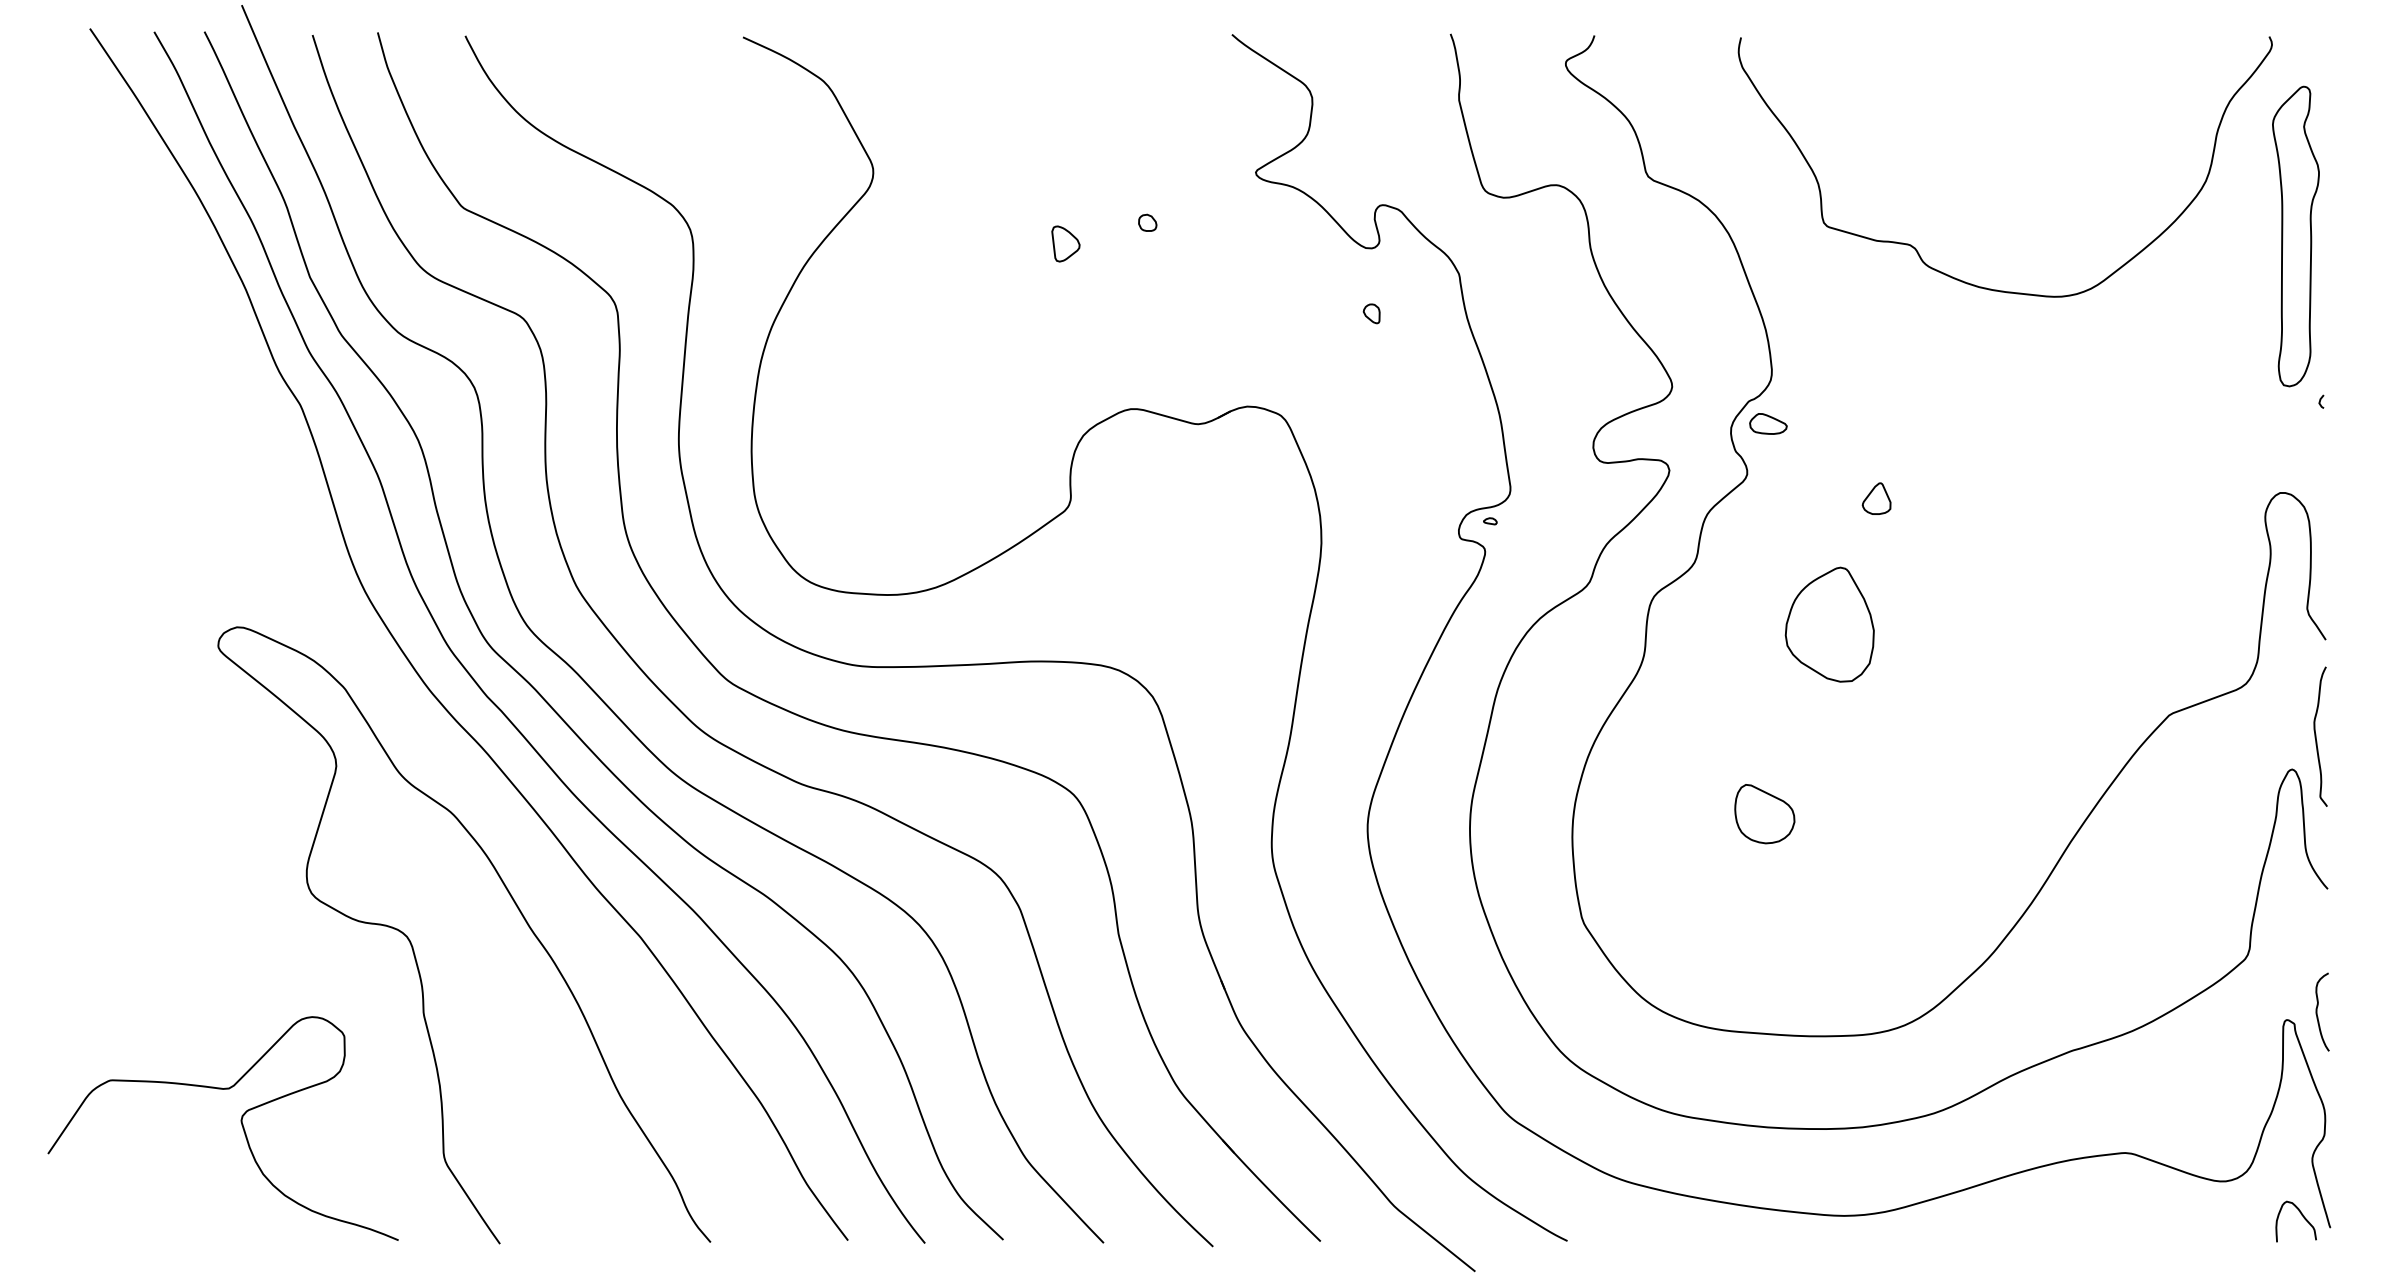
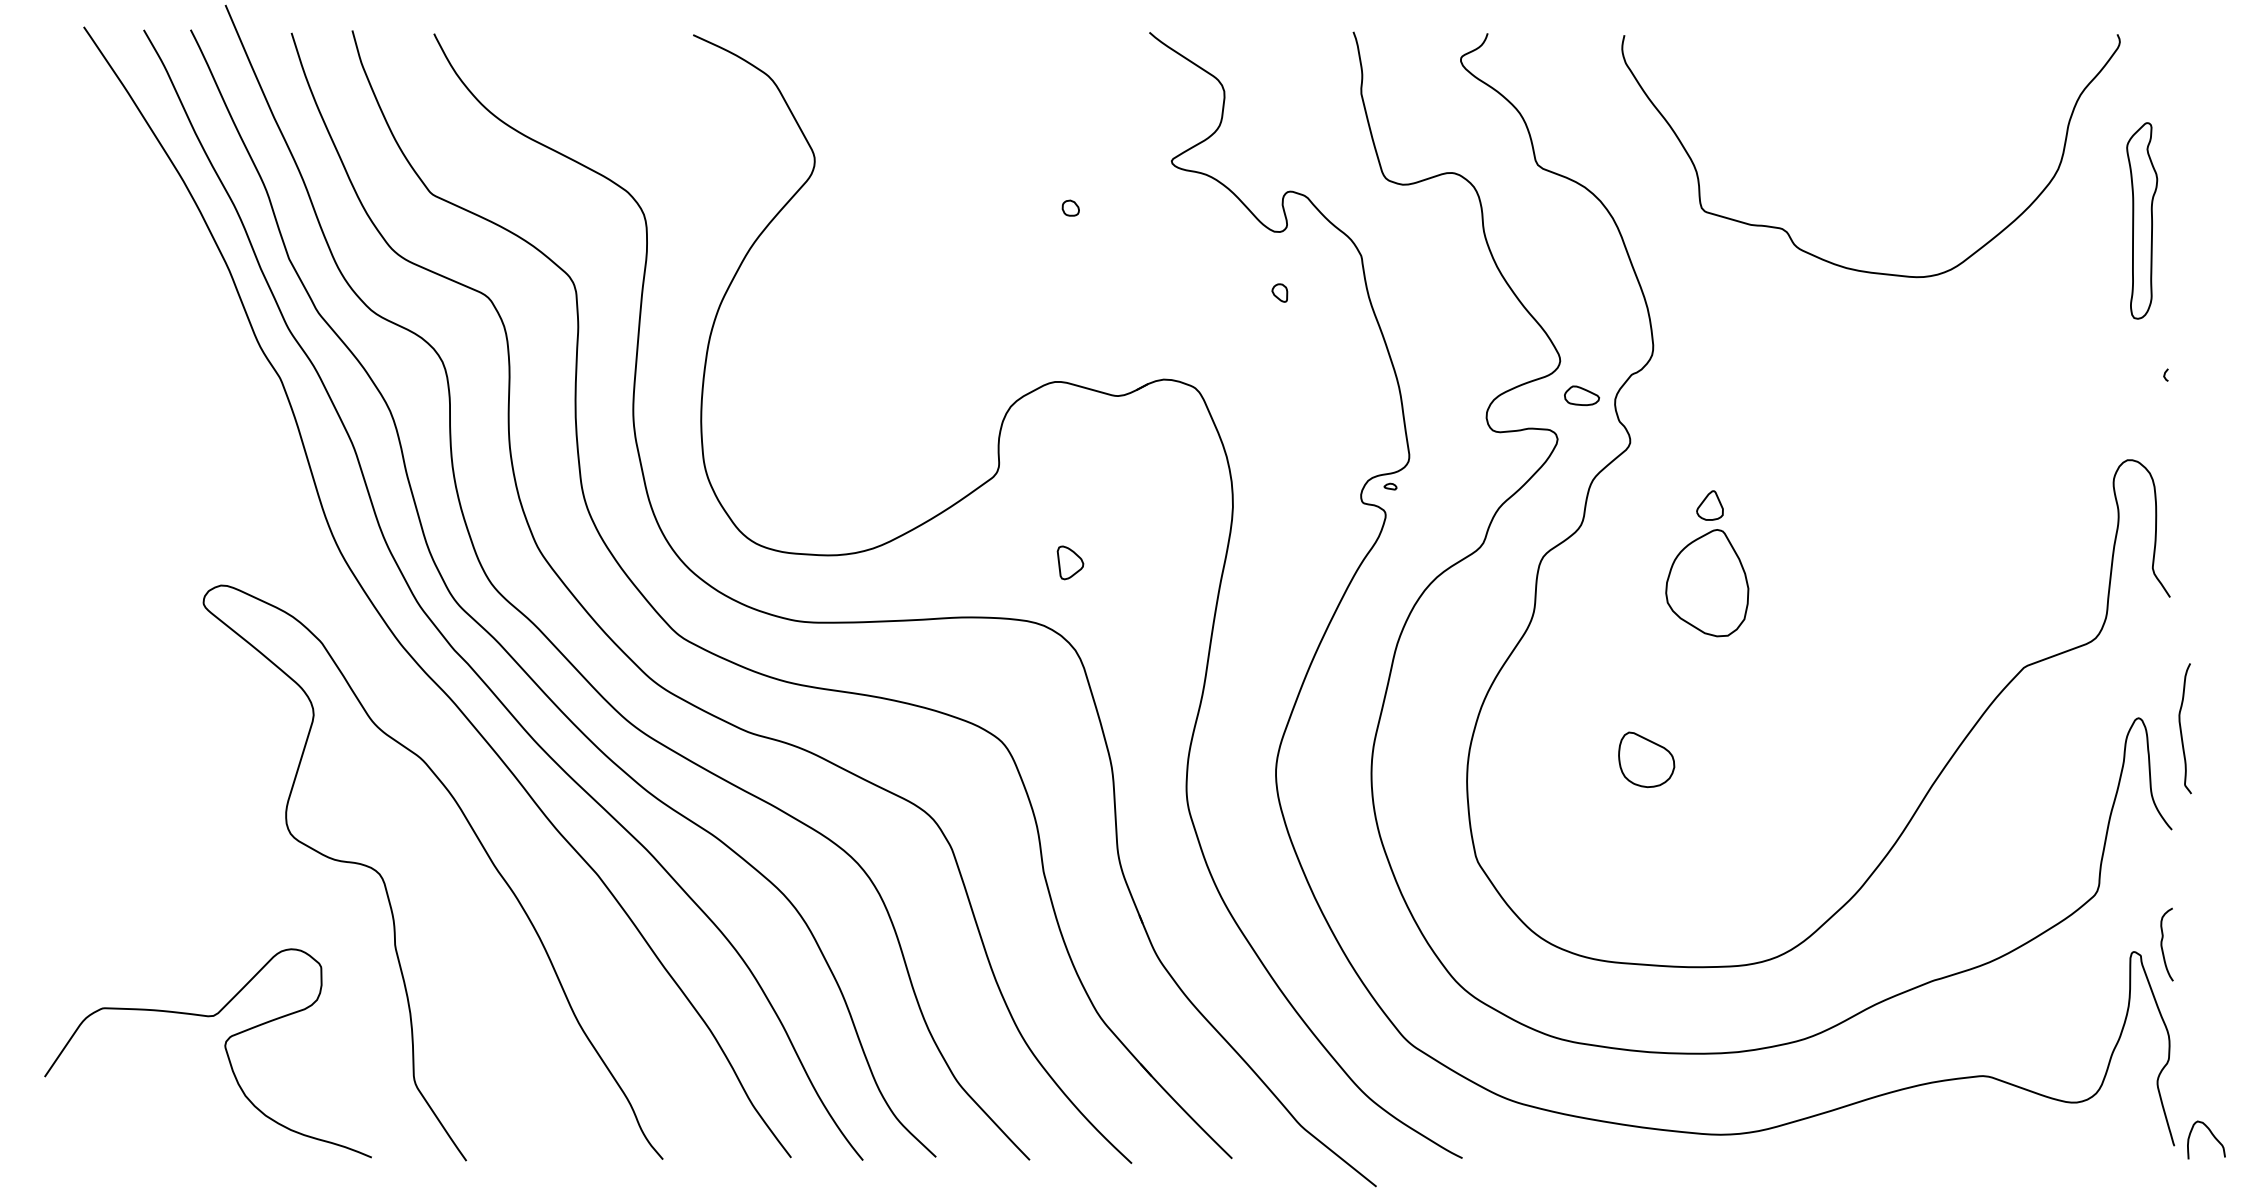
part: (2295, 236) -> (2141, 220), size x0.7
part: (1065, 243) -> (1070, 562), moved
part: (1768, 423) -> (1582, 395), moved
part: (1876, 498) -> (1709, 505), moved
curve: (2316, 736) -> (2181, 728), moved
curve: (2301, 1215) -> (2211, 1134), moved

